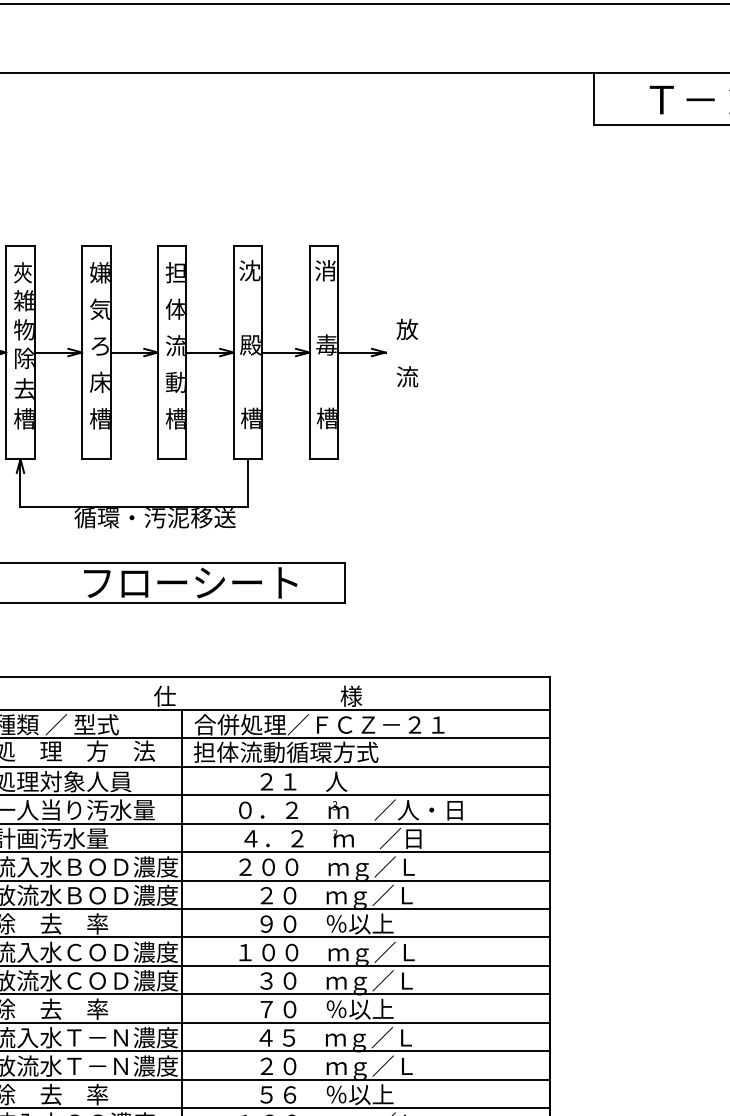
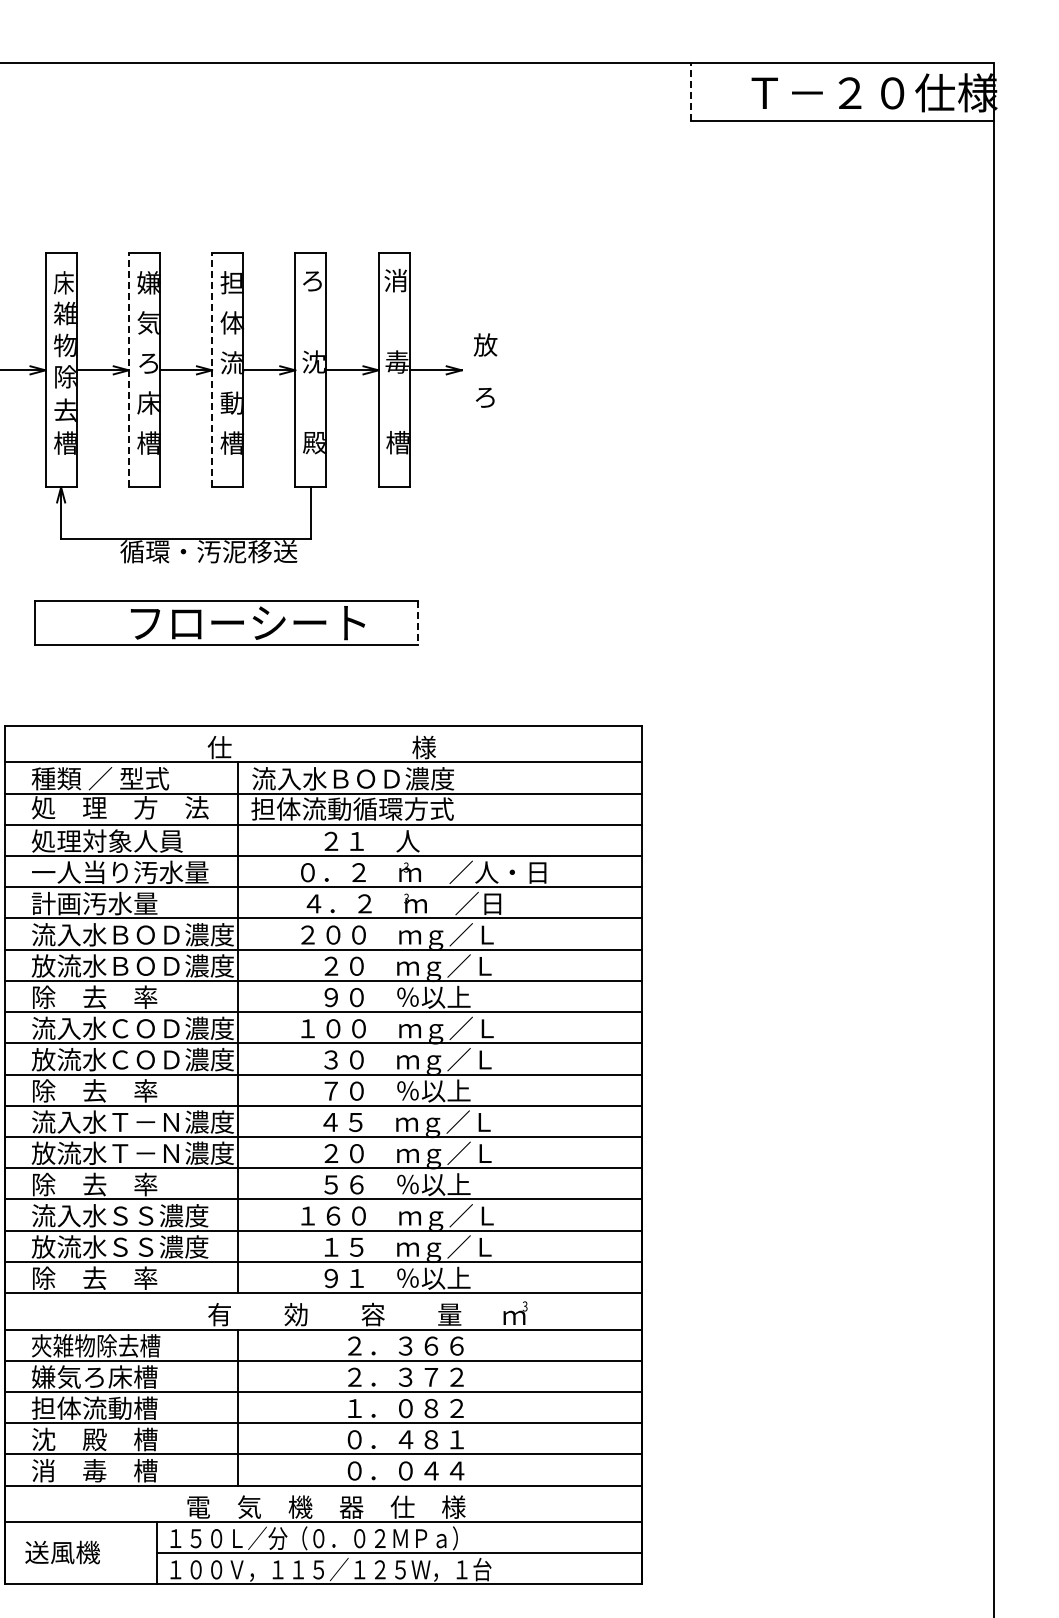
line: (594, 98) -> (690, 91), solid -> dashed
text: (249, 270) -> (312, 280), 沈 -> ろ
text: (22, 272) -> (63, 282), 夾 -> 床
text: (250, 344) -> (313, 361), 殿 -> 沈
line: (81, 351) -> (128, 369), solid -> dashed
line: (158, 351) -> (212, 369), solid -> dashed
text: (407, 376) -> (485, 396), 流 -> ろ
text: (250, 418) -> (313, 442), 槽 -> 殿
line: (345, 583) -> (417, 623), solid -> dashed
text: (319, 724) -> (389, 778), 合併処理／ＦＣＺ－２１ -> 流入水ＢＯＤ濃度

